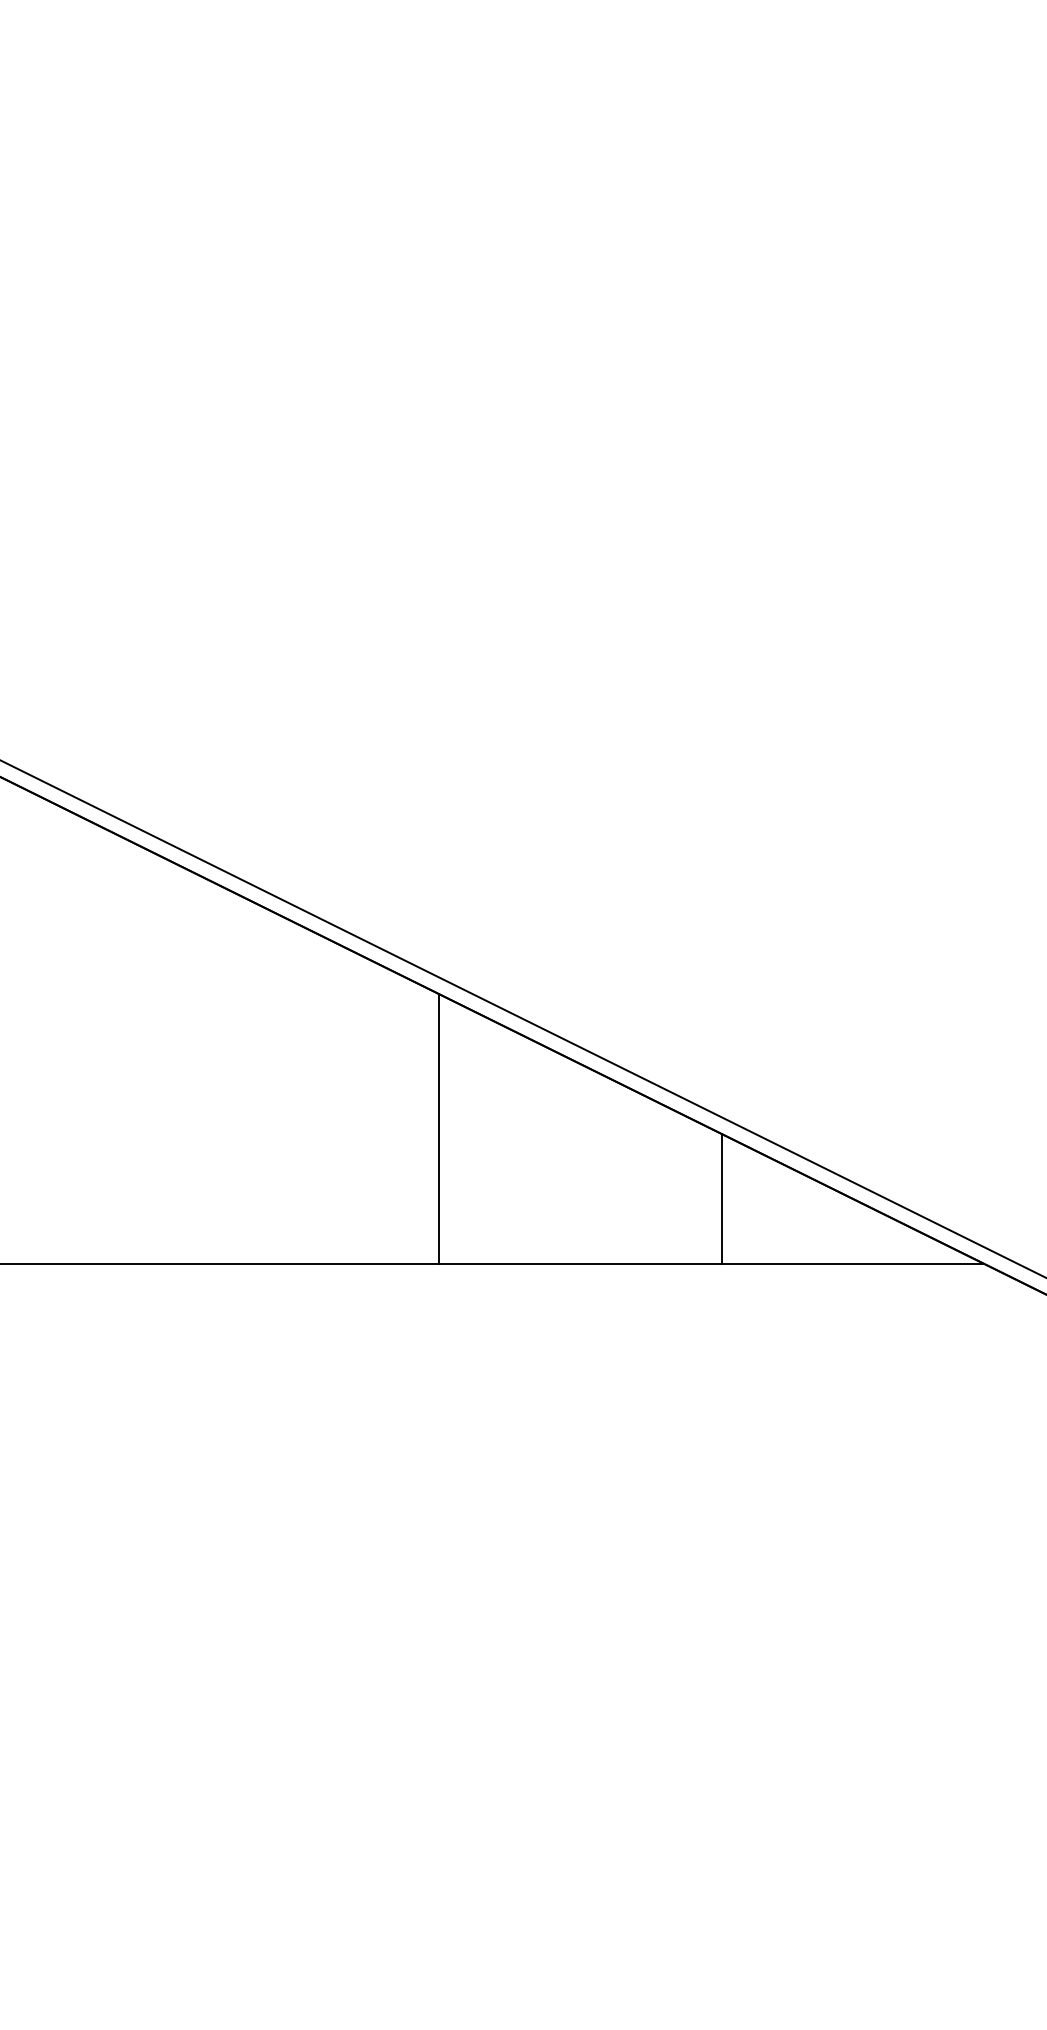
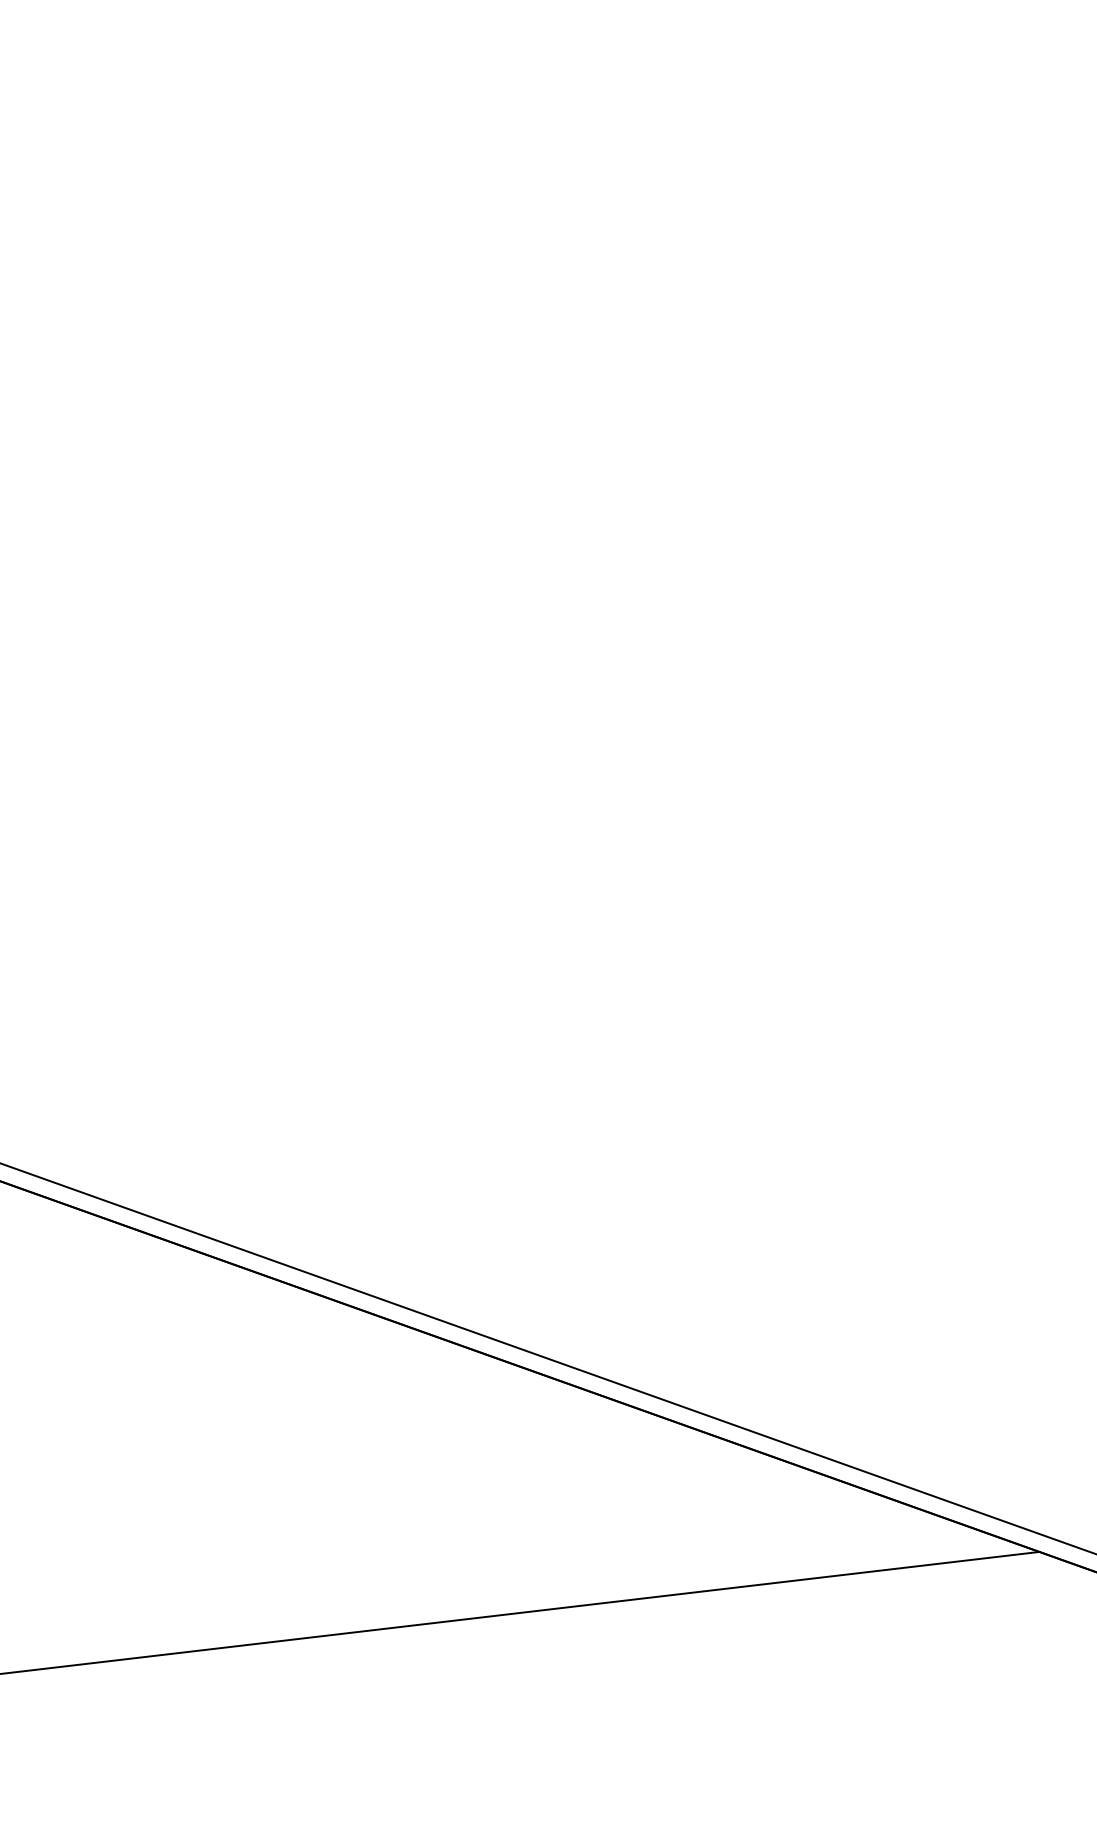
line: (439, 1128) -> (410, 1471), removed
line: (722, 1198) -> (737, 1513), removed

